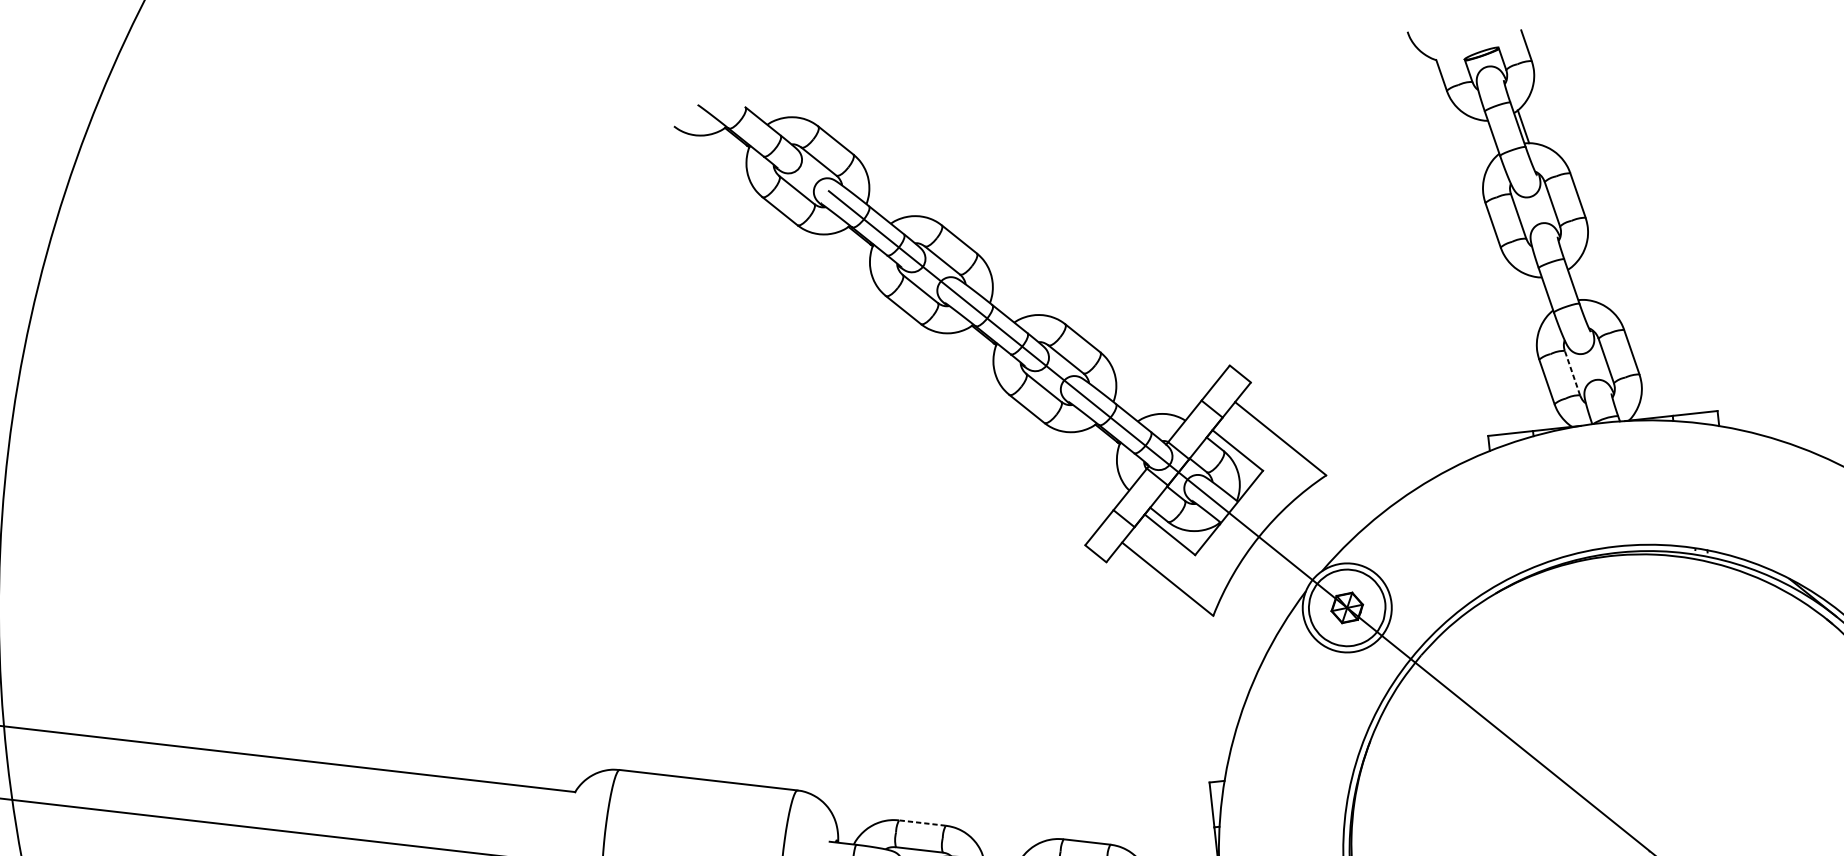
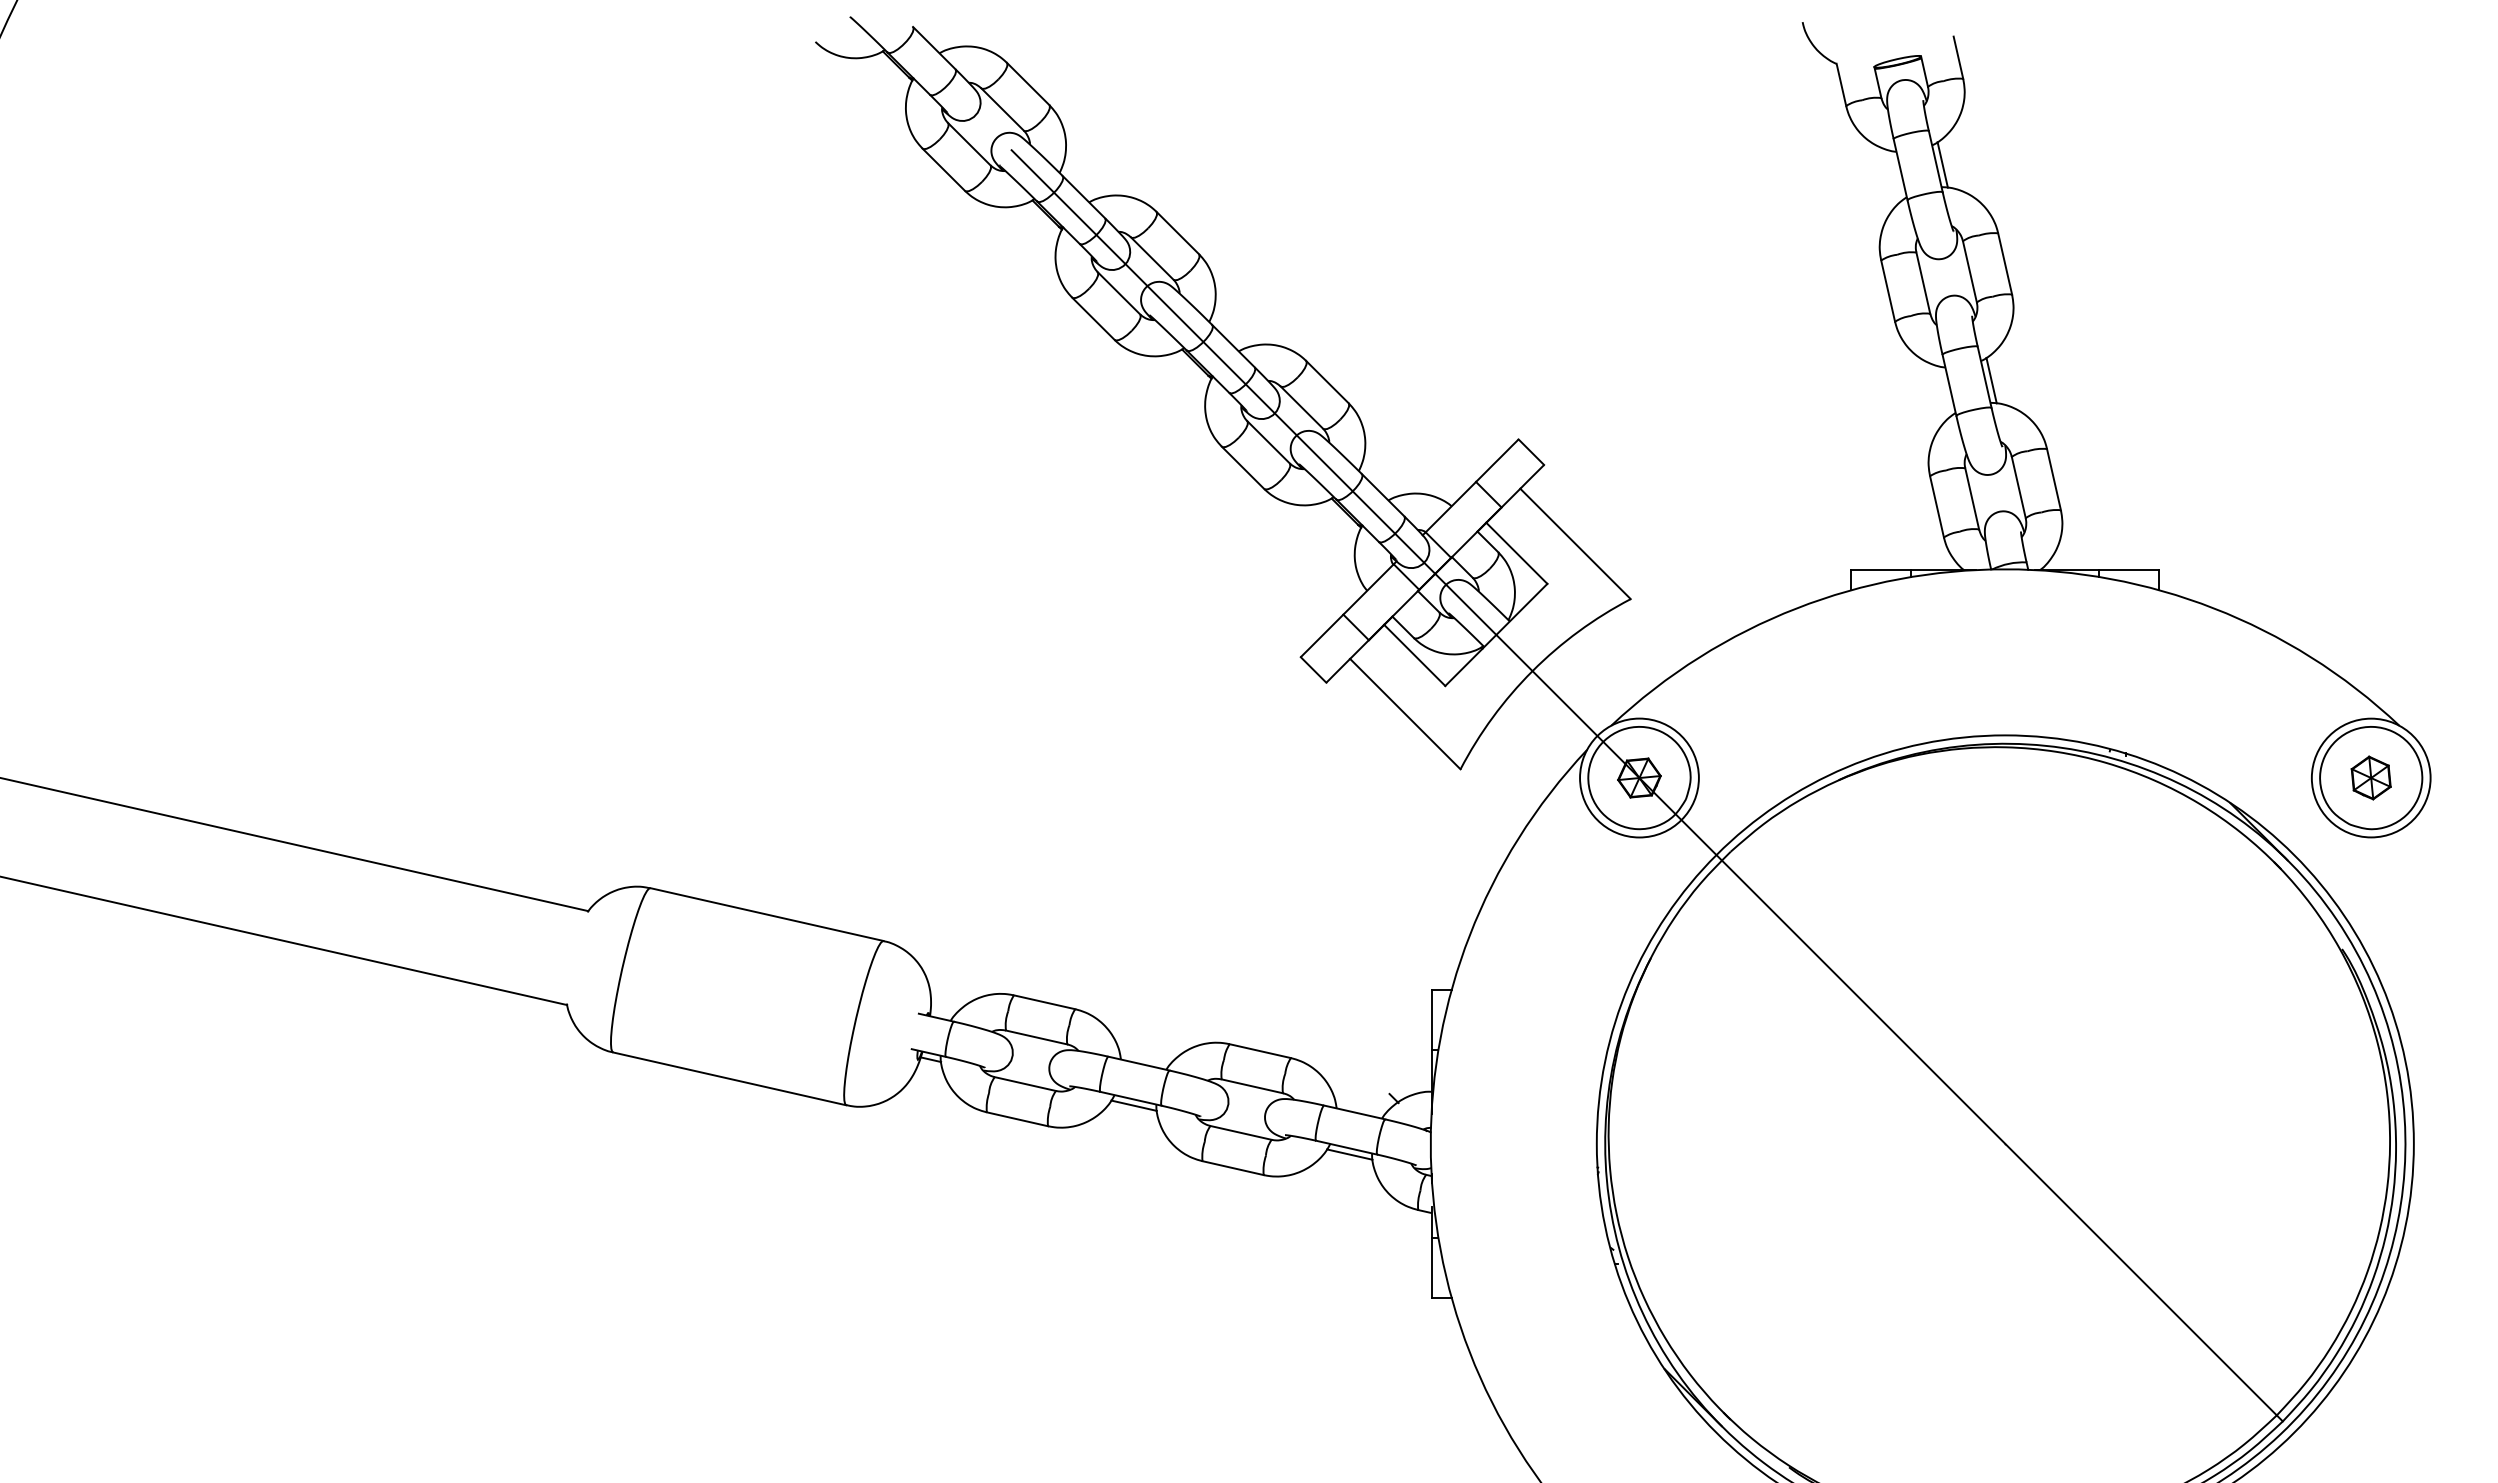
line: (1577, 283) -> (1991, 380), added
line: (1572, 372) -> (1972, 498), dashed -> solid
line: (922, 823) -> (1044, 1002), dashed -> solid

